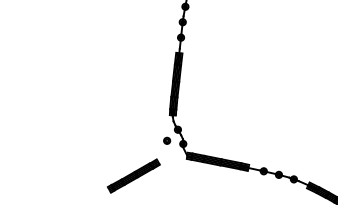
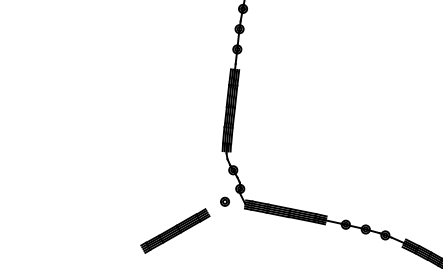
part: (166, 140) -> (224, 201), moved

